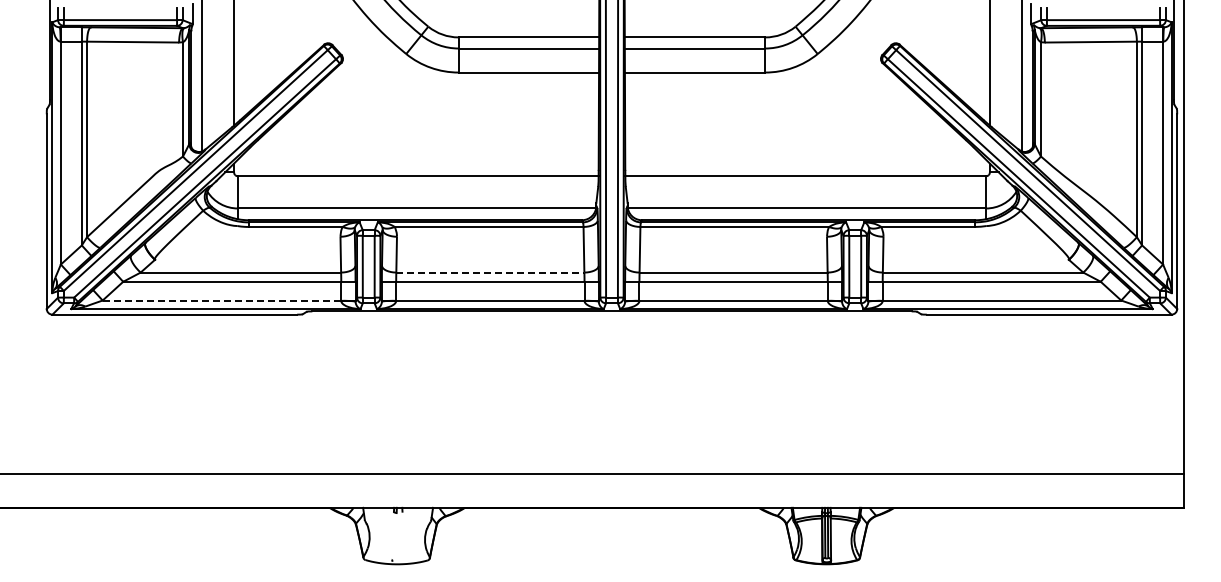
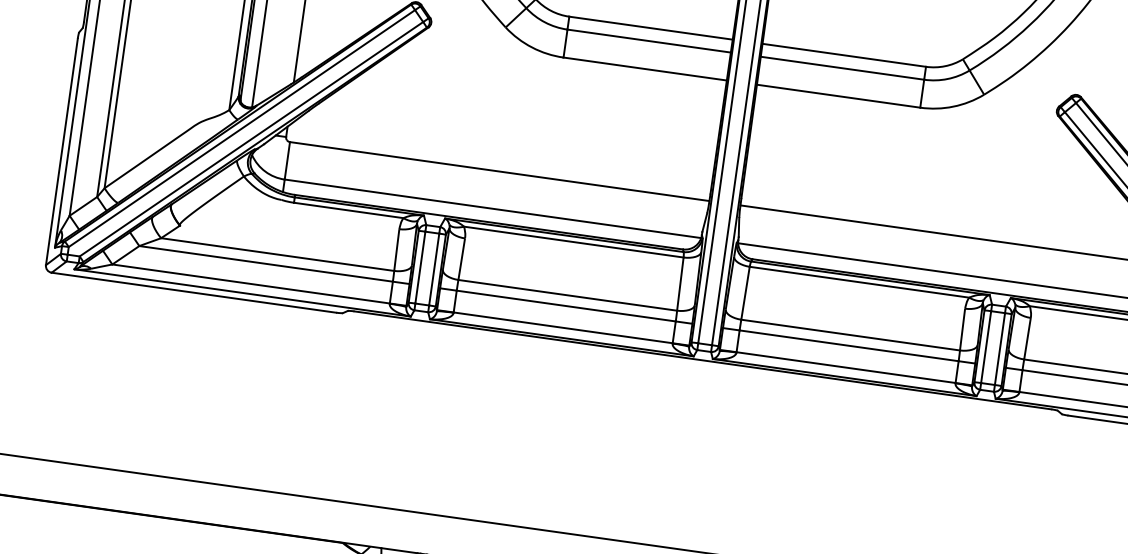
line: (490, 272) -> (567, 295), dashed -> solid
line: (222, 300) -> (251, 284), dashed -> solid

